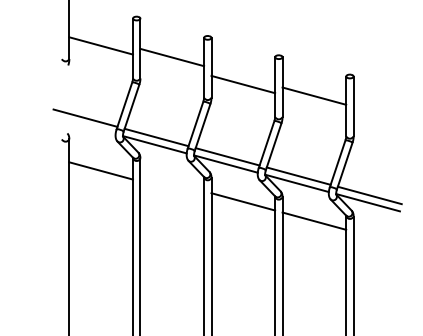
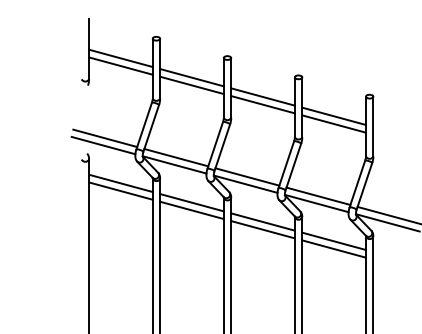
line: (100, 37) -> (120, 57), added
line: (172, 64) -> (192, 84), added
line: (243, 76) -> (263, 96), added
line: (314, 103) -> (334, 123), added
line: (83, 125) -> (103, 145), added
line: (100, 162) -> (120, 182), added
line: (172, 182) -> (192, 202), added
line: (172, 189) -> (192, 209), added
line: (243, 209) -> (263, 229), added
line: (314, 228) -> (334, 248), added

